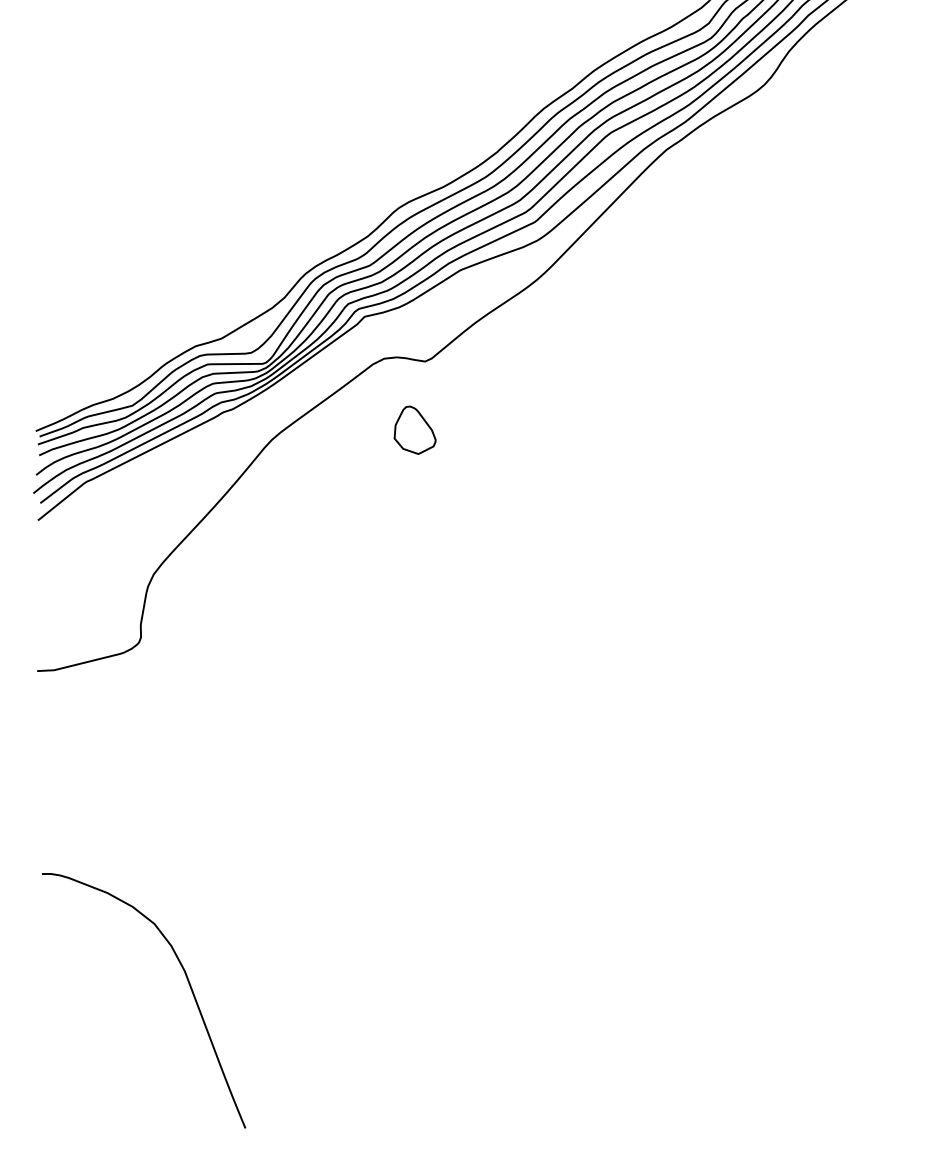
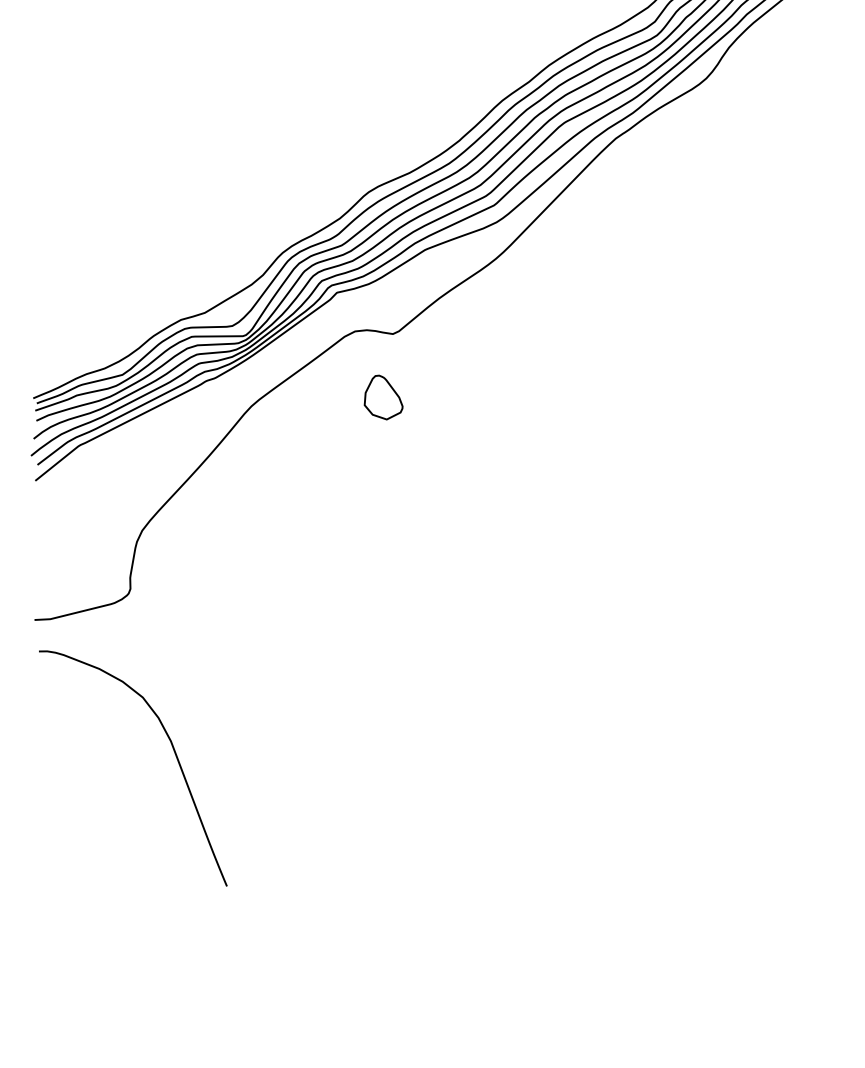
curve: (187, 982) -> (173, 751), moved

